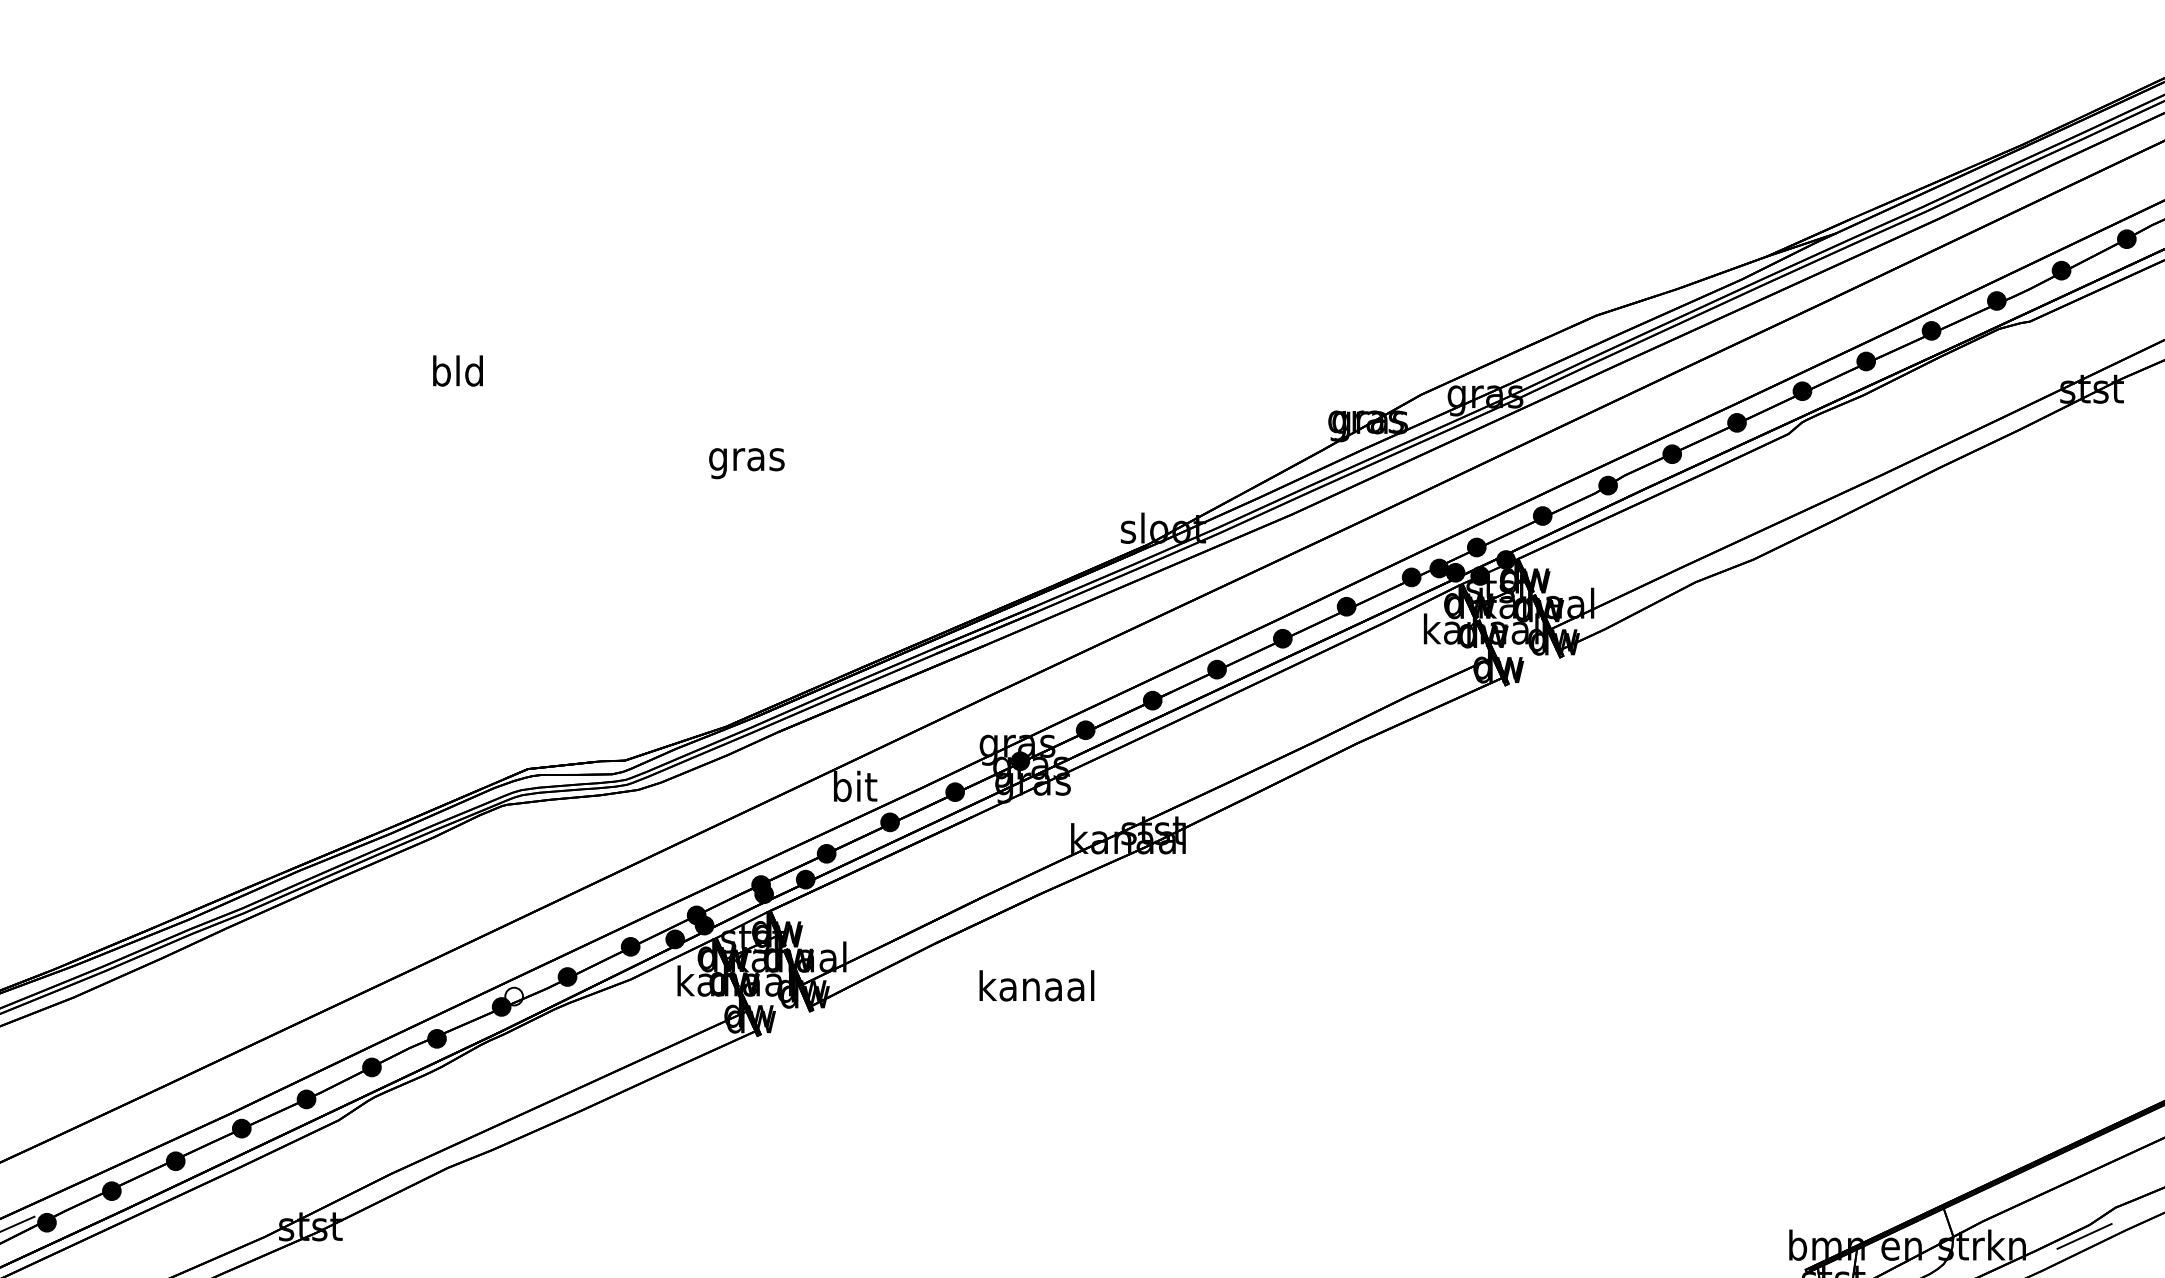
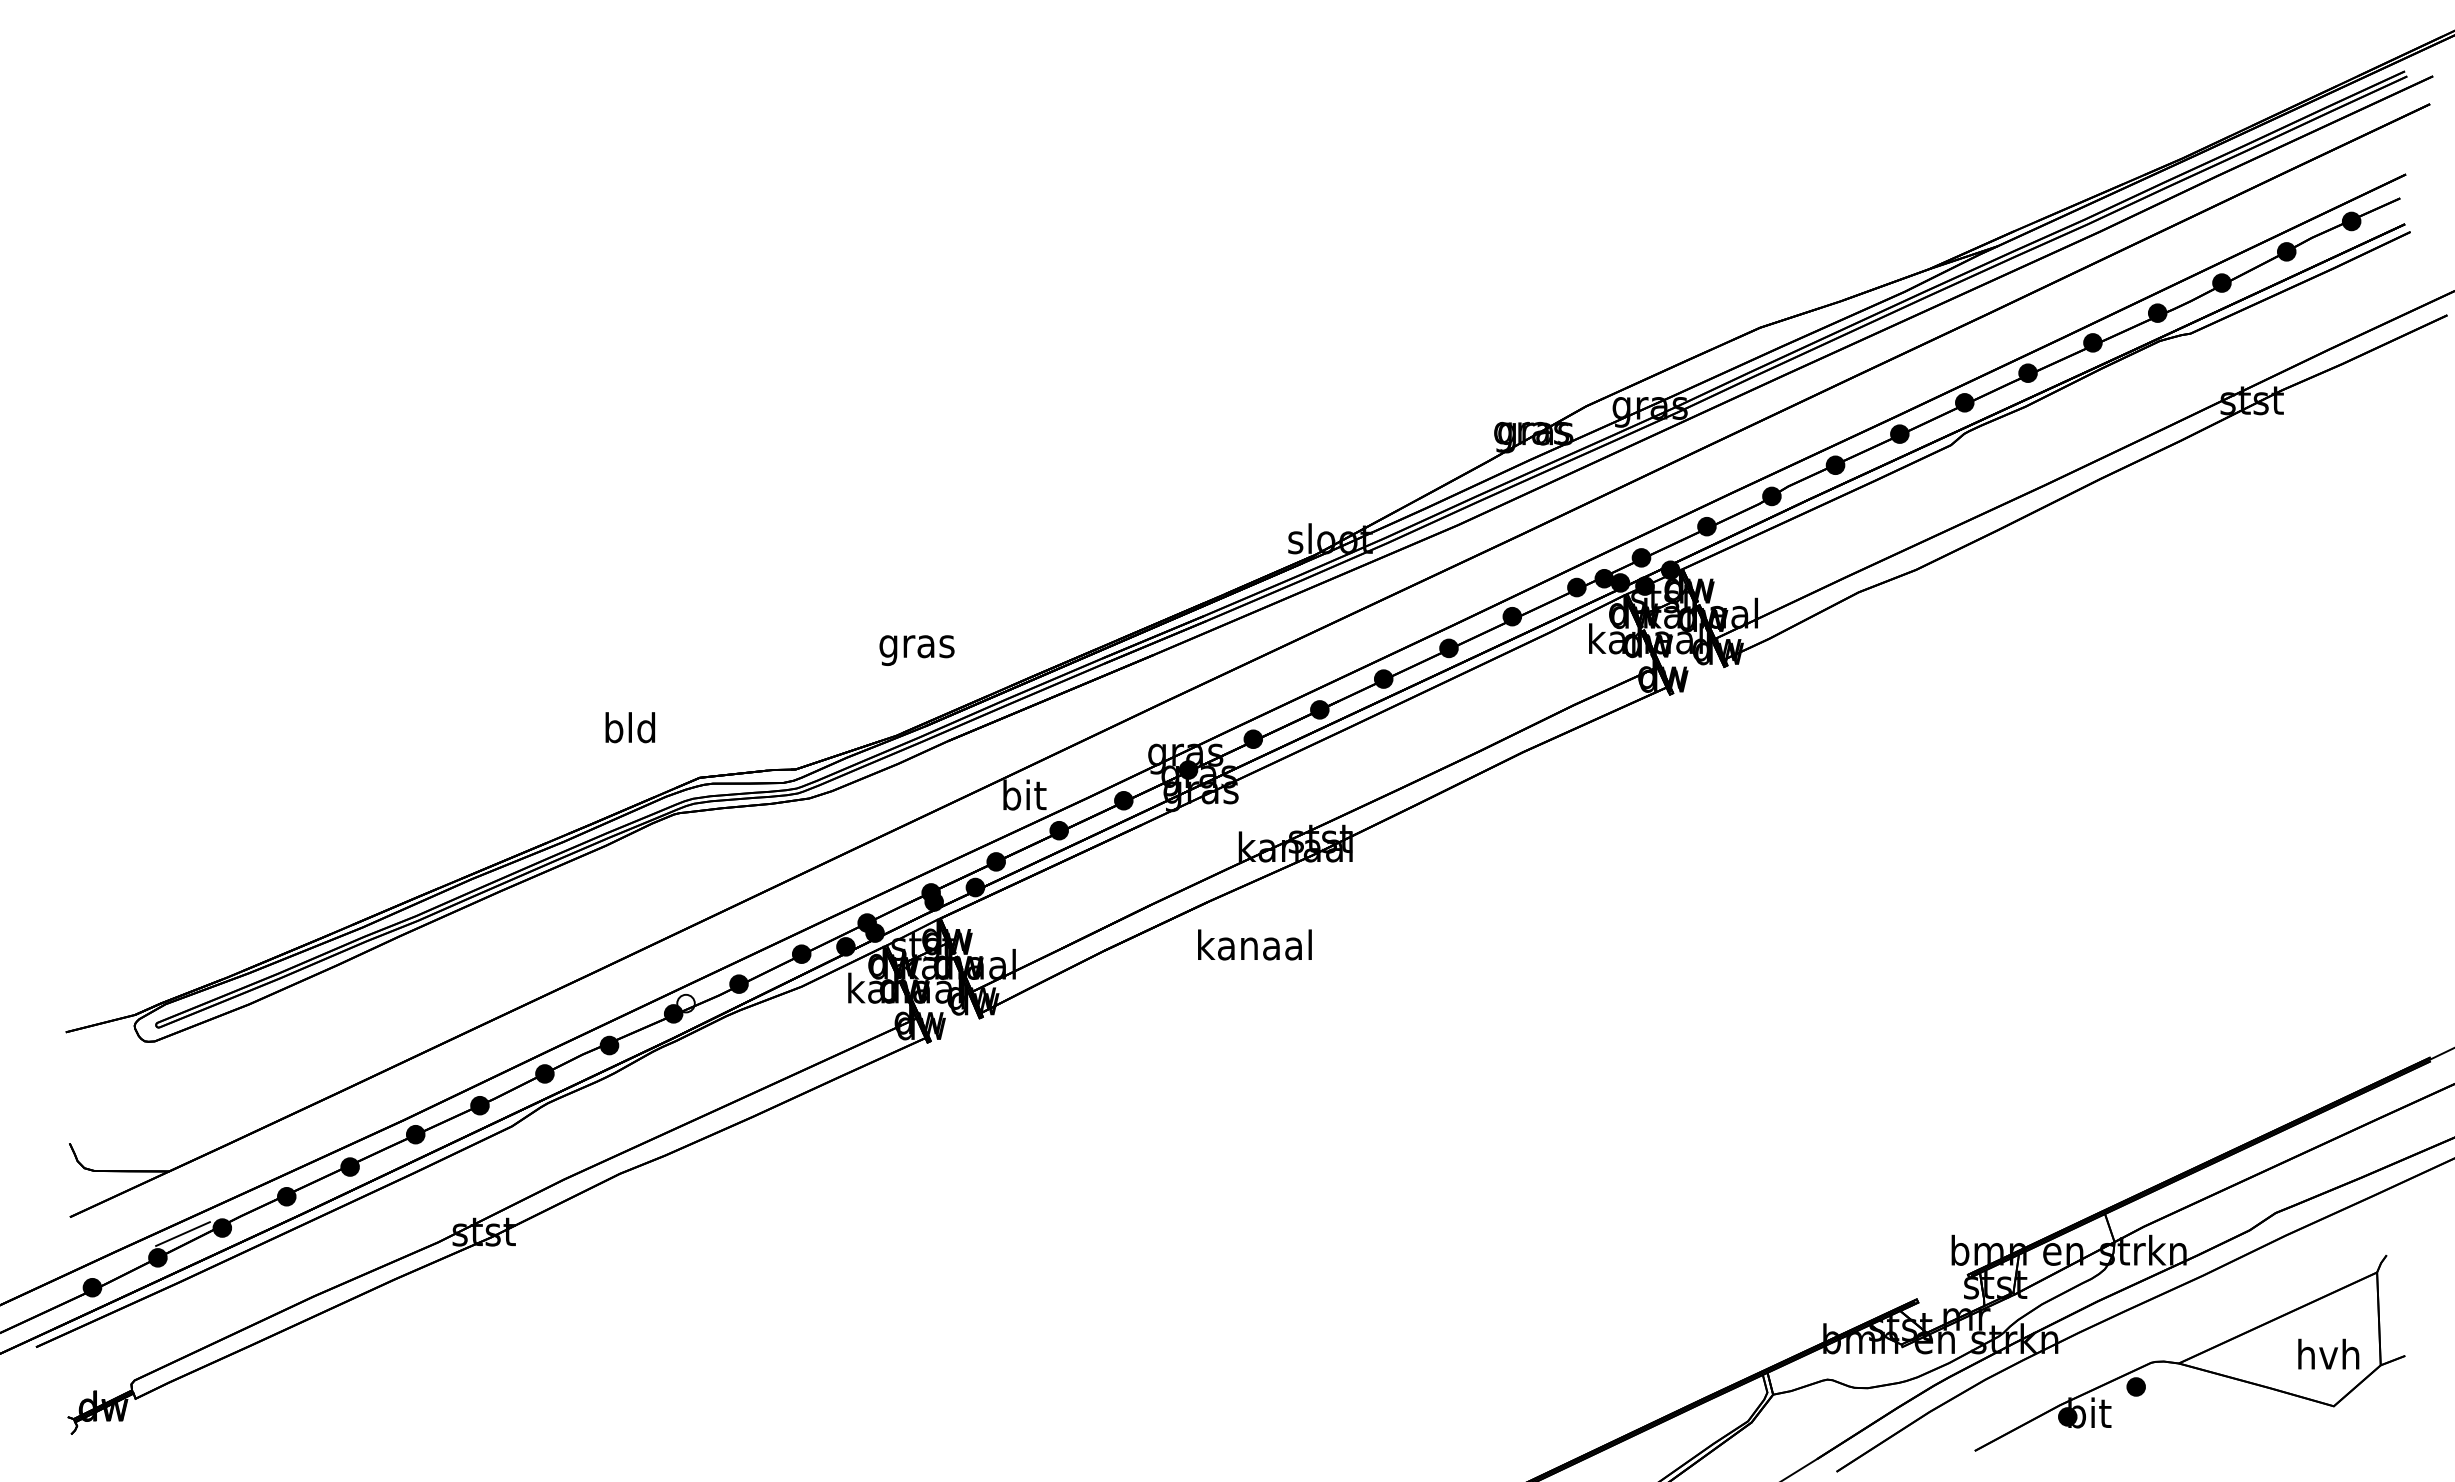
text: (457, 370) -> (629, 727), moved
text: (746, 463) -> (916, 650), moved
text: (1036, 985) -> (1254, 944), moved
line: (2084, 1236) -> (2244, 1241), removed

